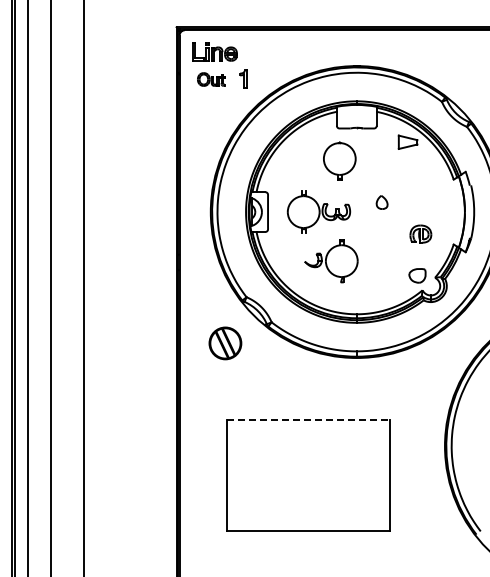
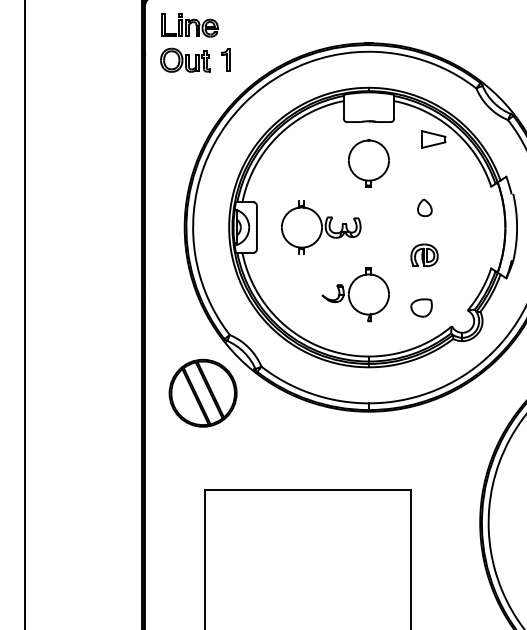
part: (211, 79) -> (185, 60), size x1.43
part: (339, 160) -> (368, 162), moved
part: (381, 202) -> (424, 207), moved
part: (420, 233) -> (424, 254), moved
part: (331, 261) -> (355, 294), moved
part: (417, 275) -> (421, 307), moved
part: (225, 343) -> (203, 393), size x1.67
line: (308, 419) -> (307, 489), dashed -> solid

